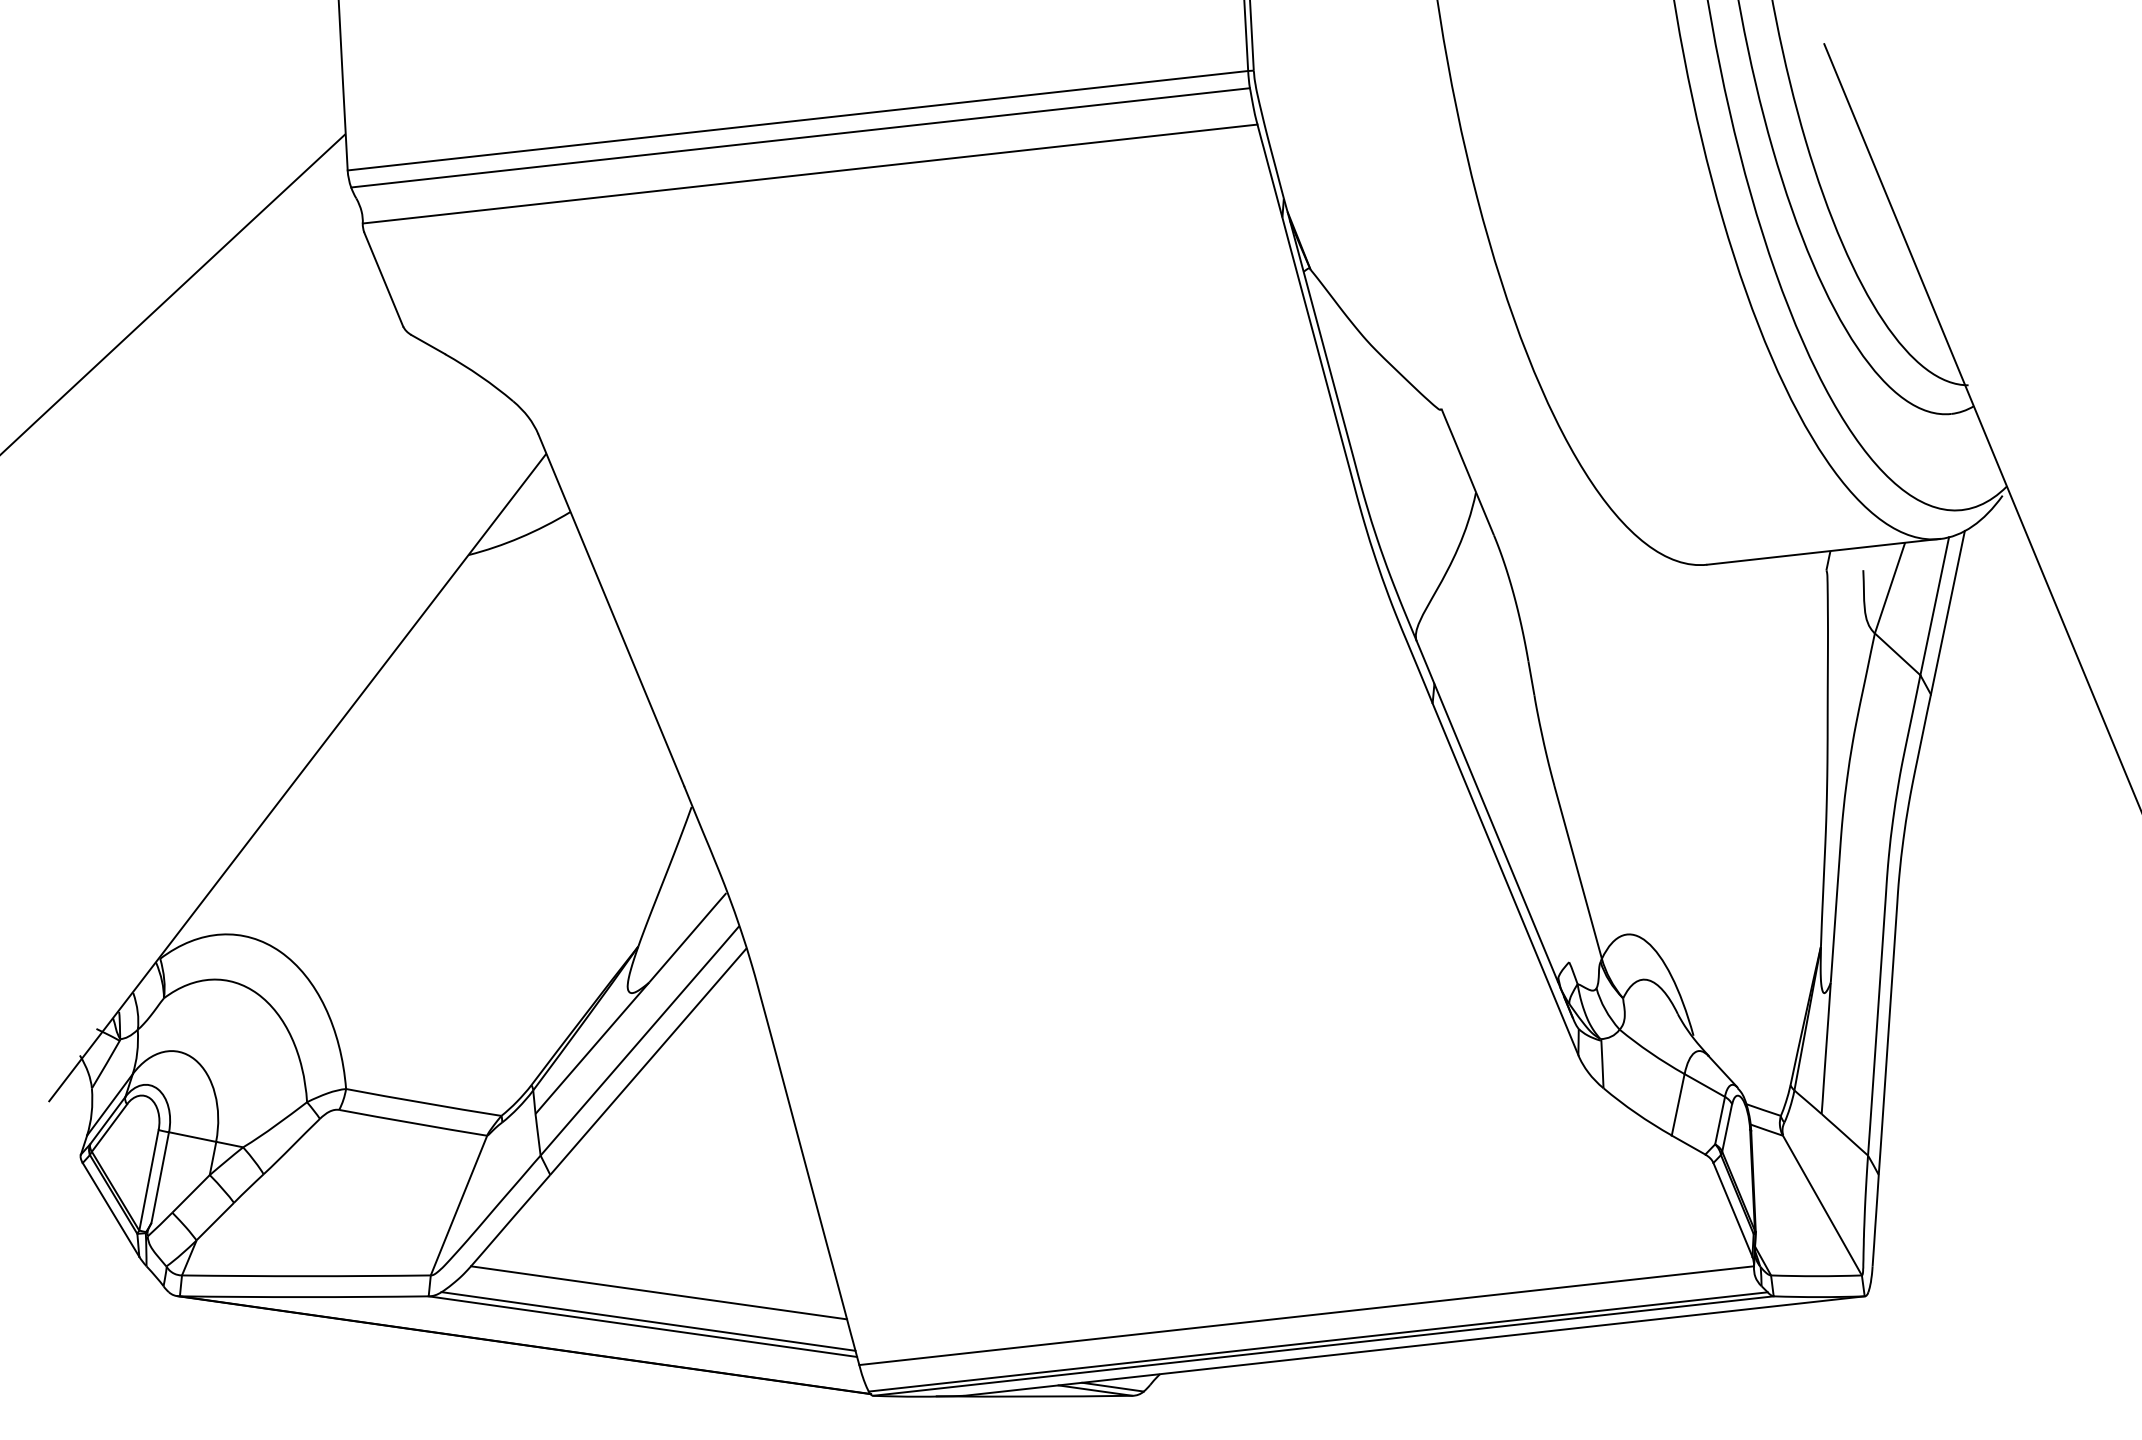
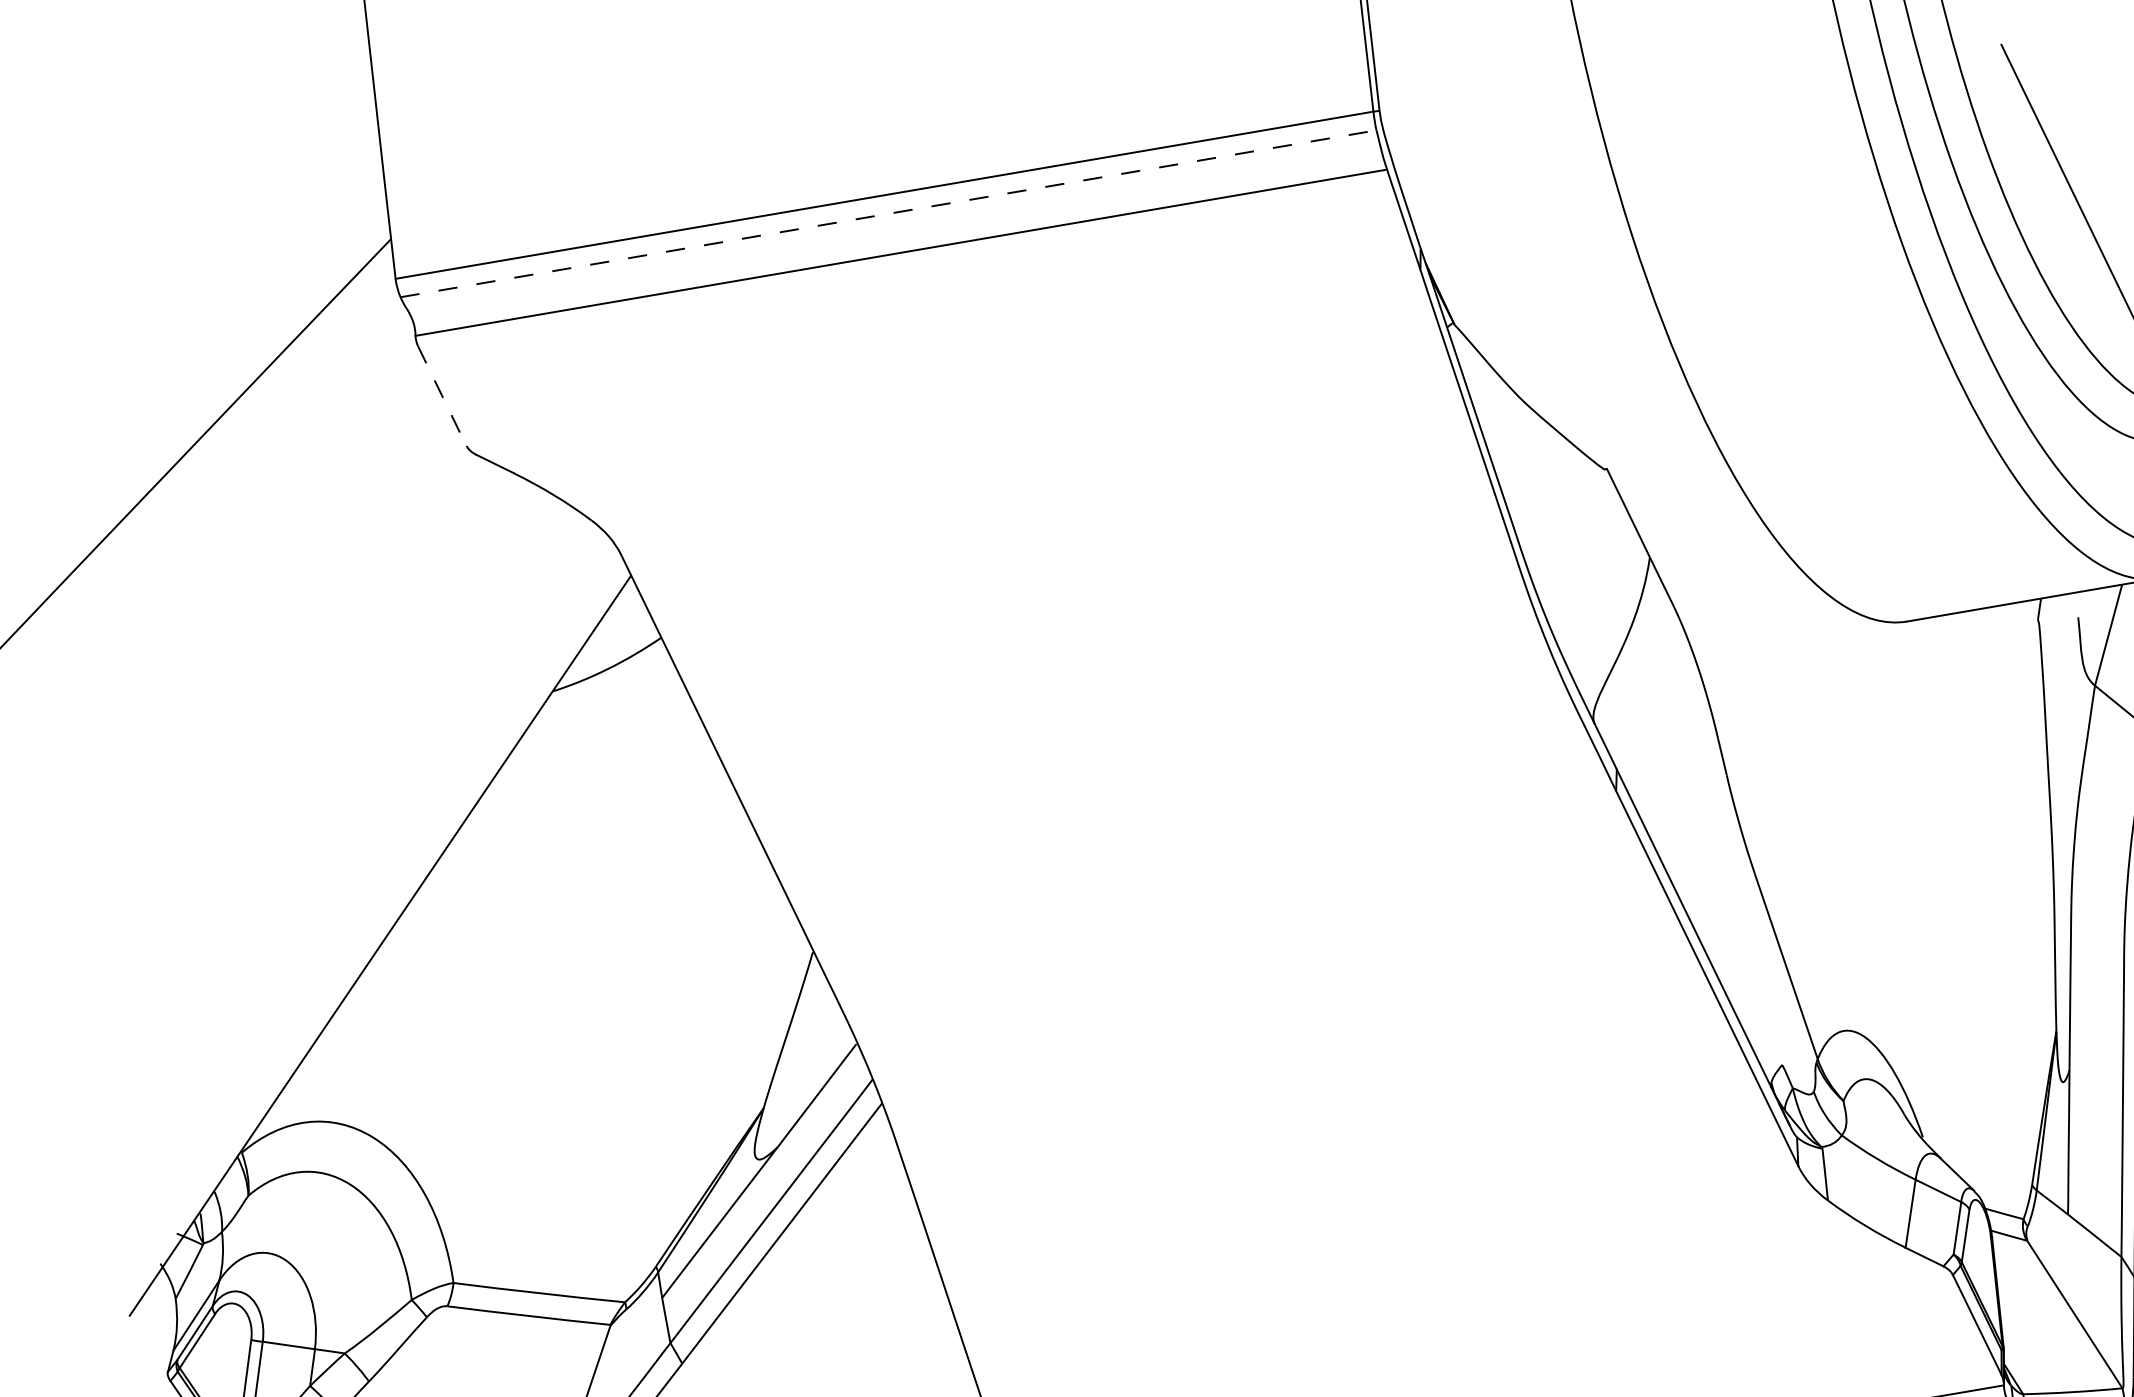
line: (801, 137) -> (889, 213), solid -> dashed
line: (383, 279) -> (441, 395), solid -> dashed

